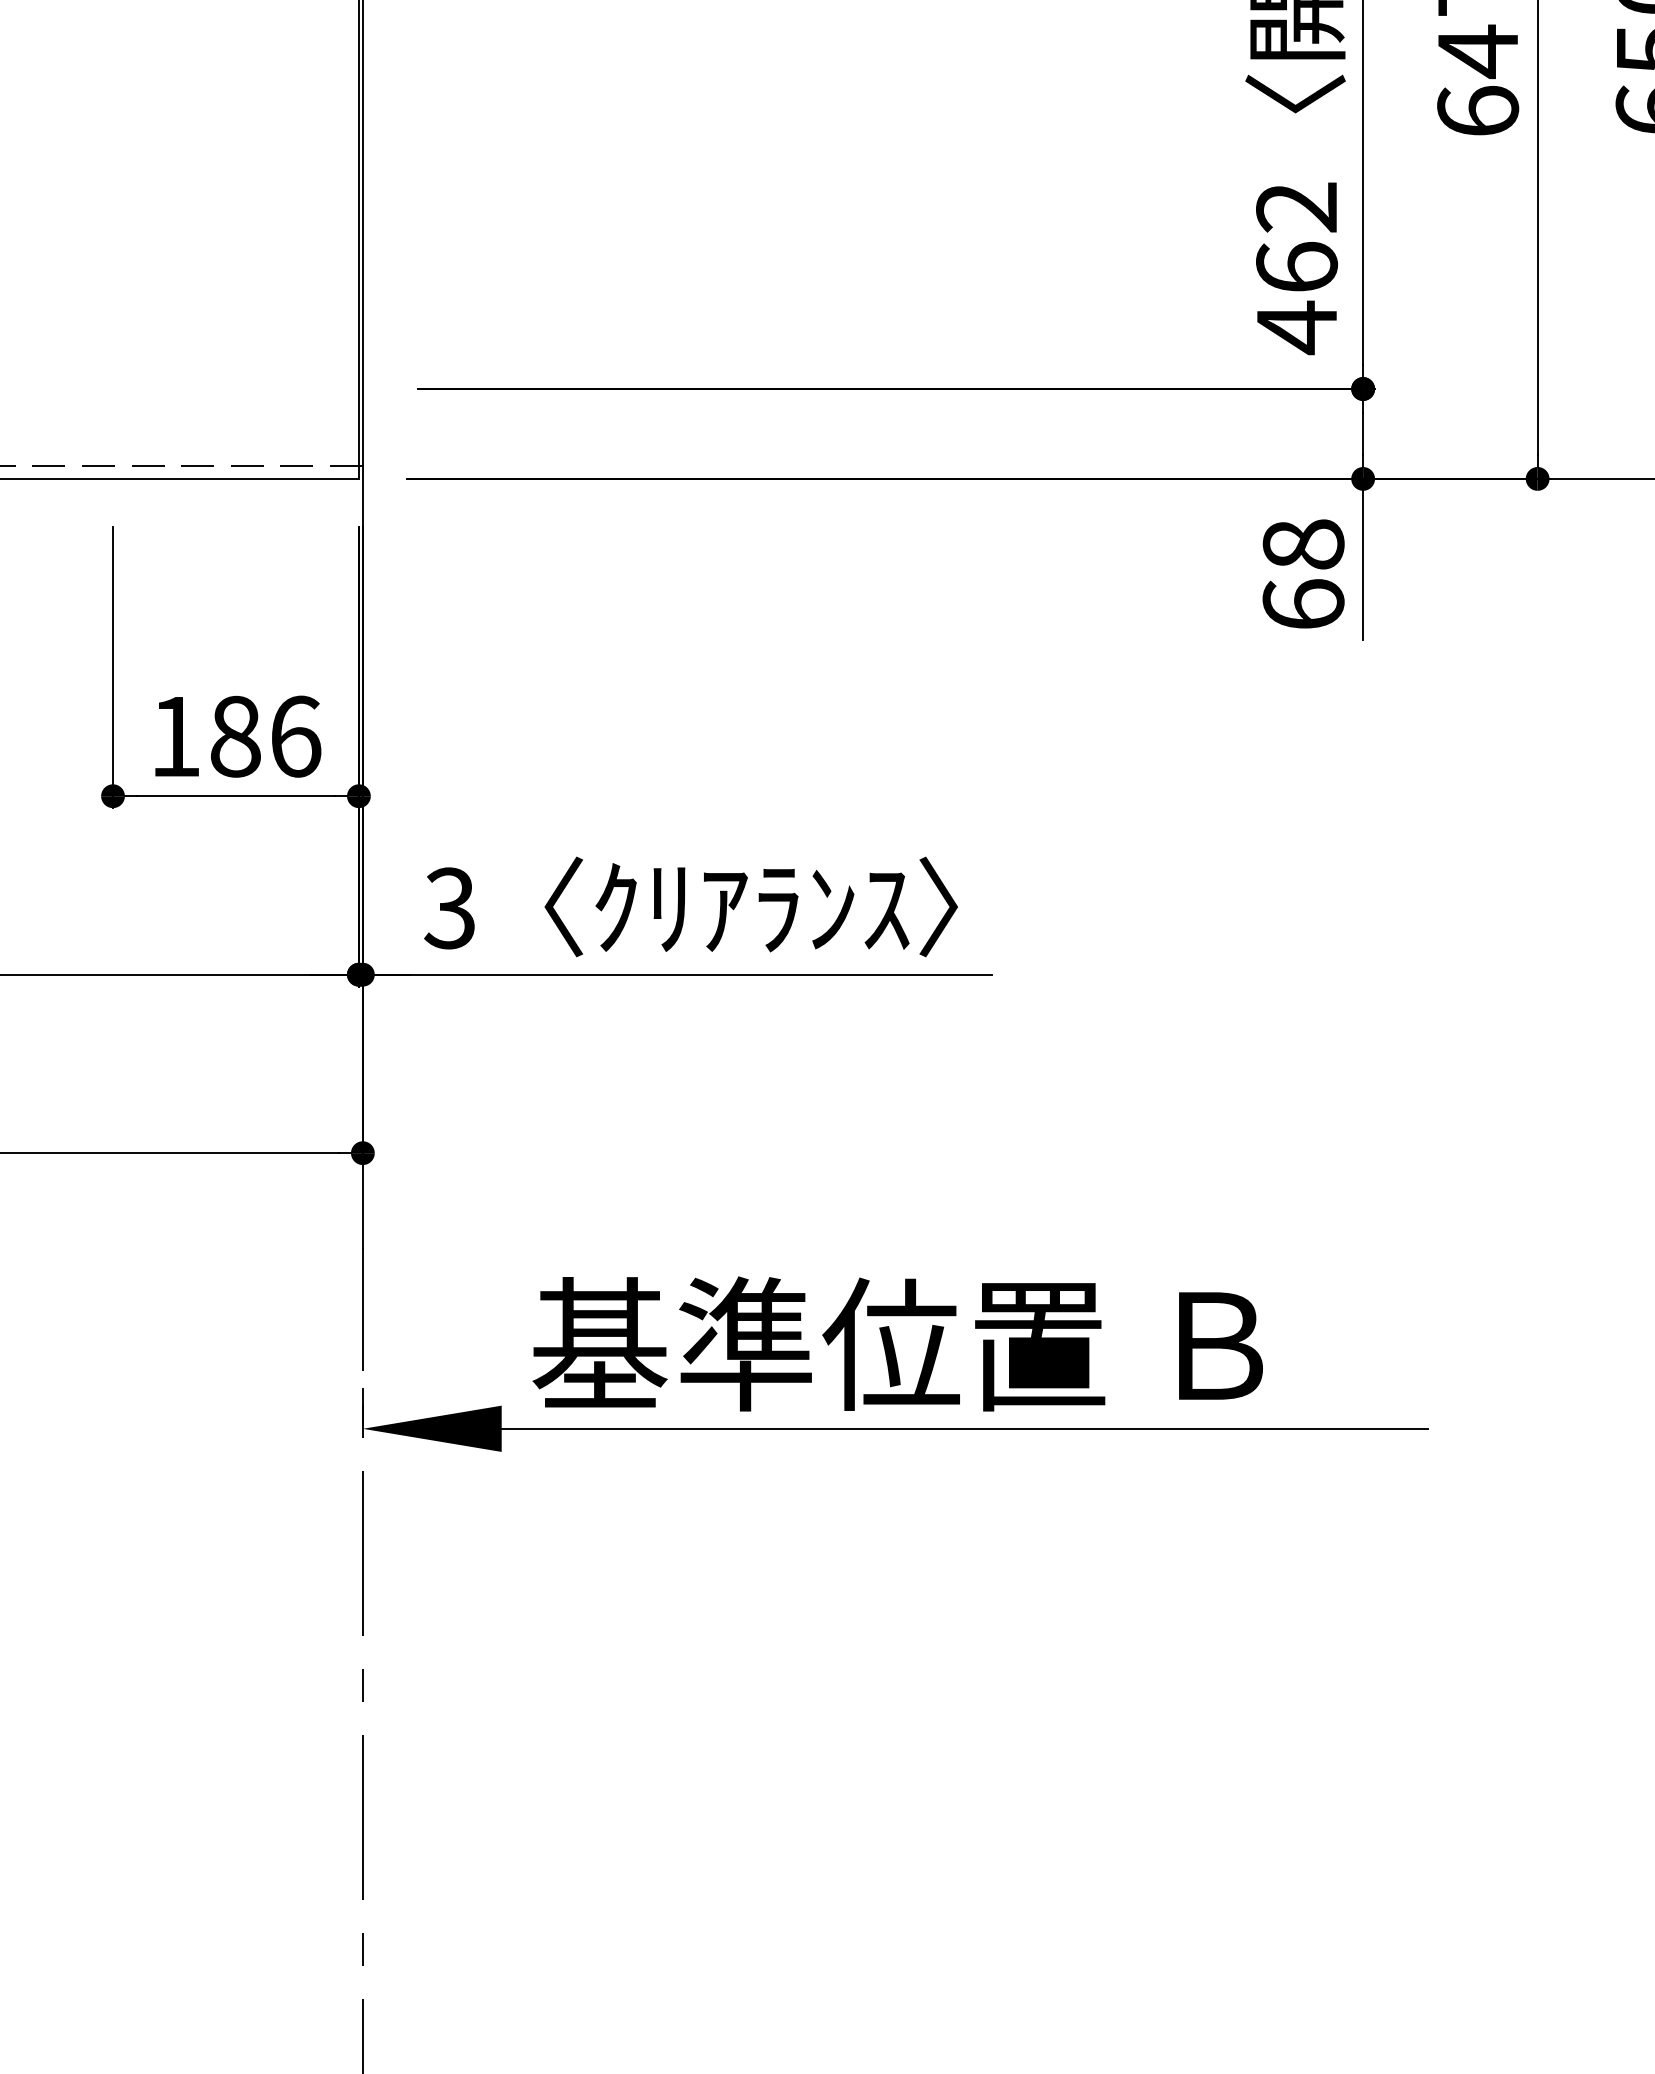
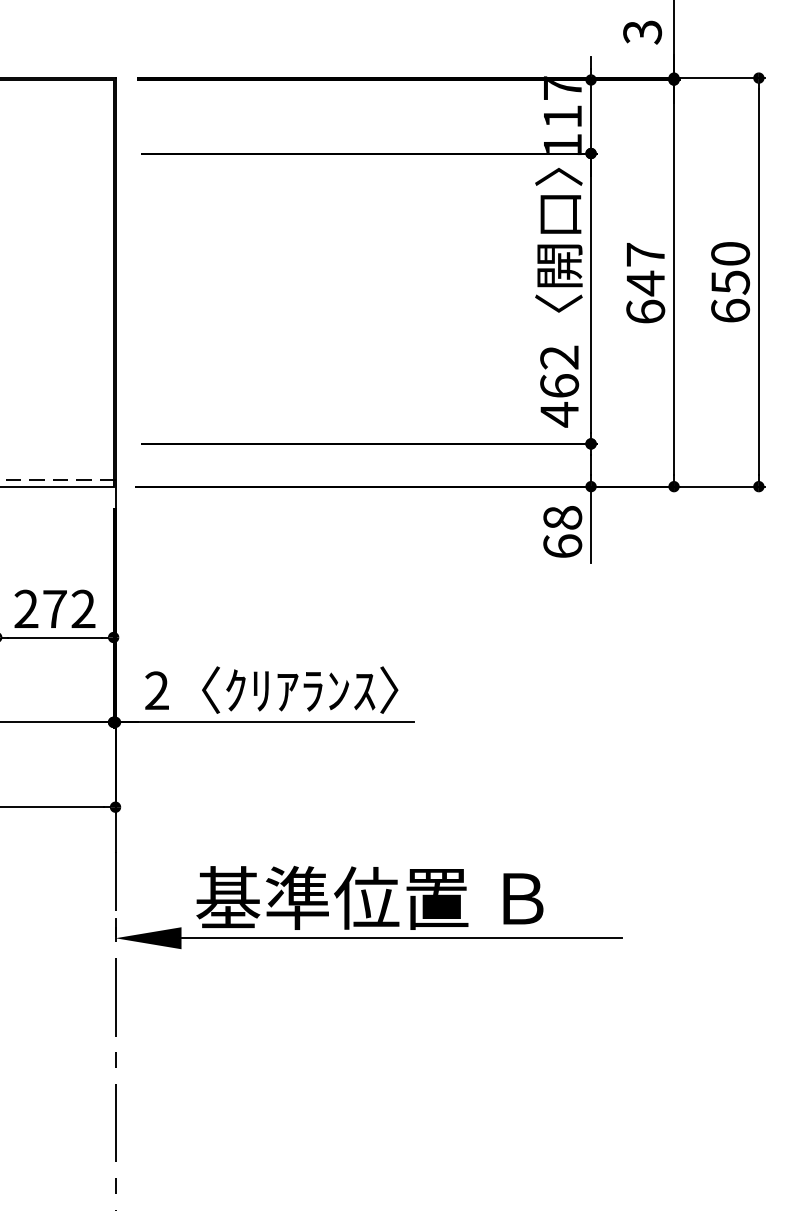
text: (234, 735) -> (54, 608), 186 -> 272
text: (449, 907) -> (156, 690), 3 -> 2

